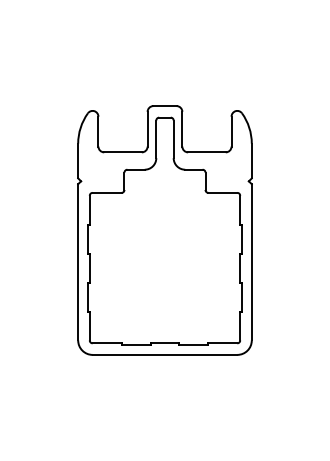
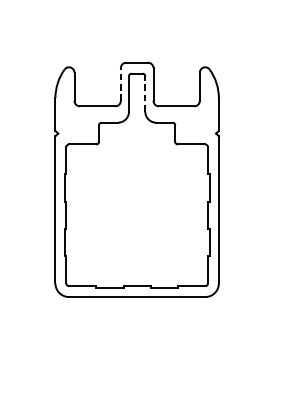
line: (147, 128) -> (120, 83), solid -> dashed
line: (173, 139) -> (145, 94), solid -> dashed

